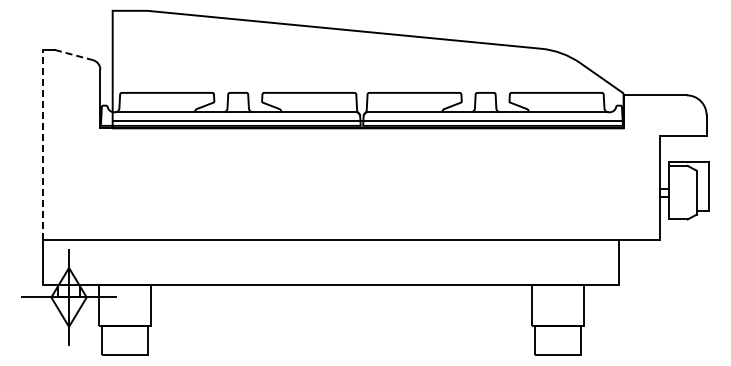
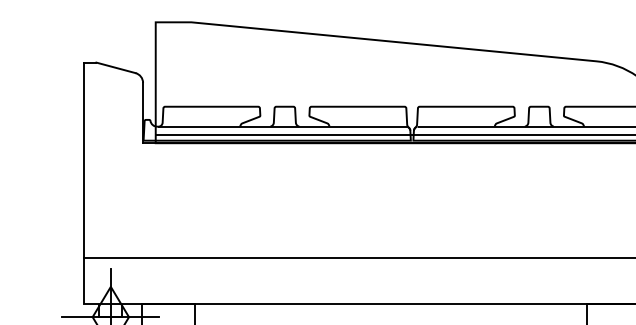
line: (74, 55) -> (116, 68), dashed -> solid
line: (42, 144) -> (83, 159), dashed -> solid

